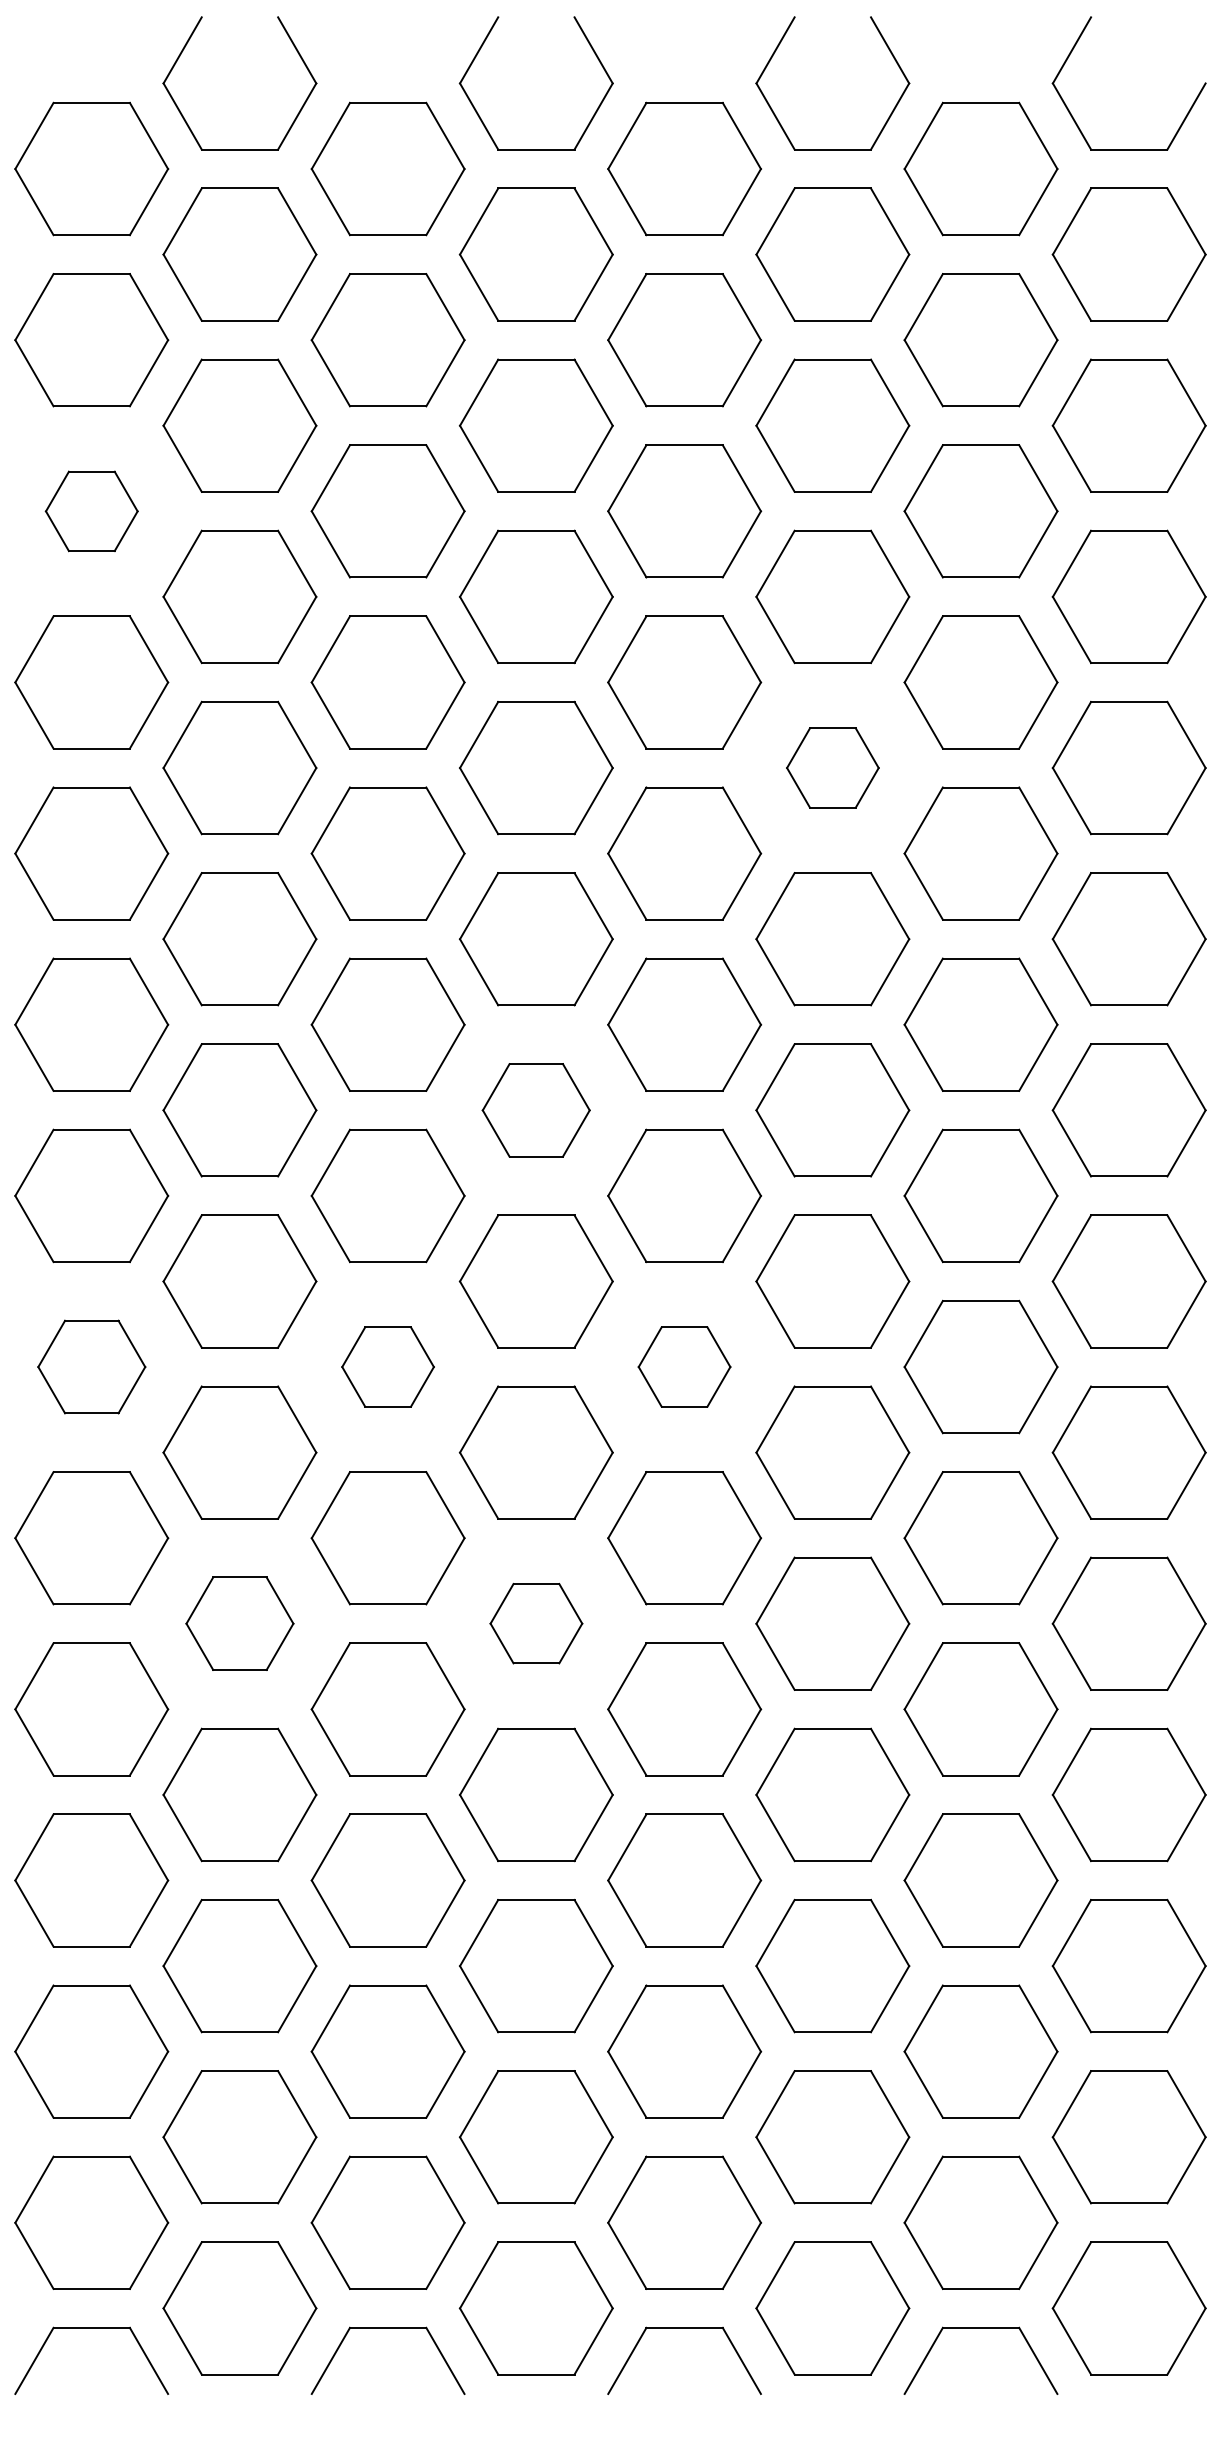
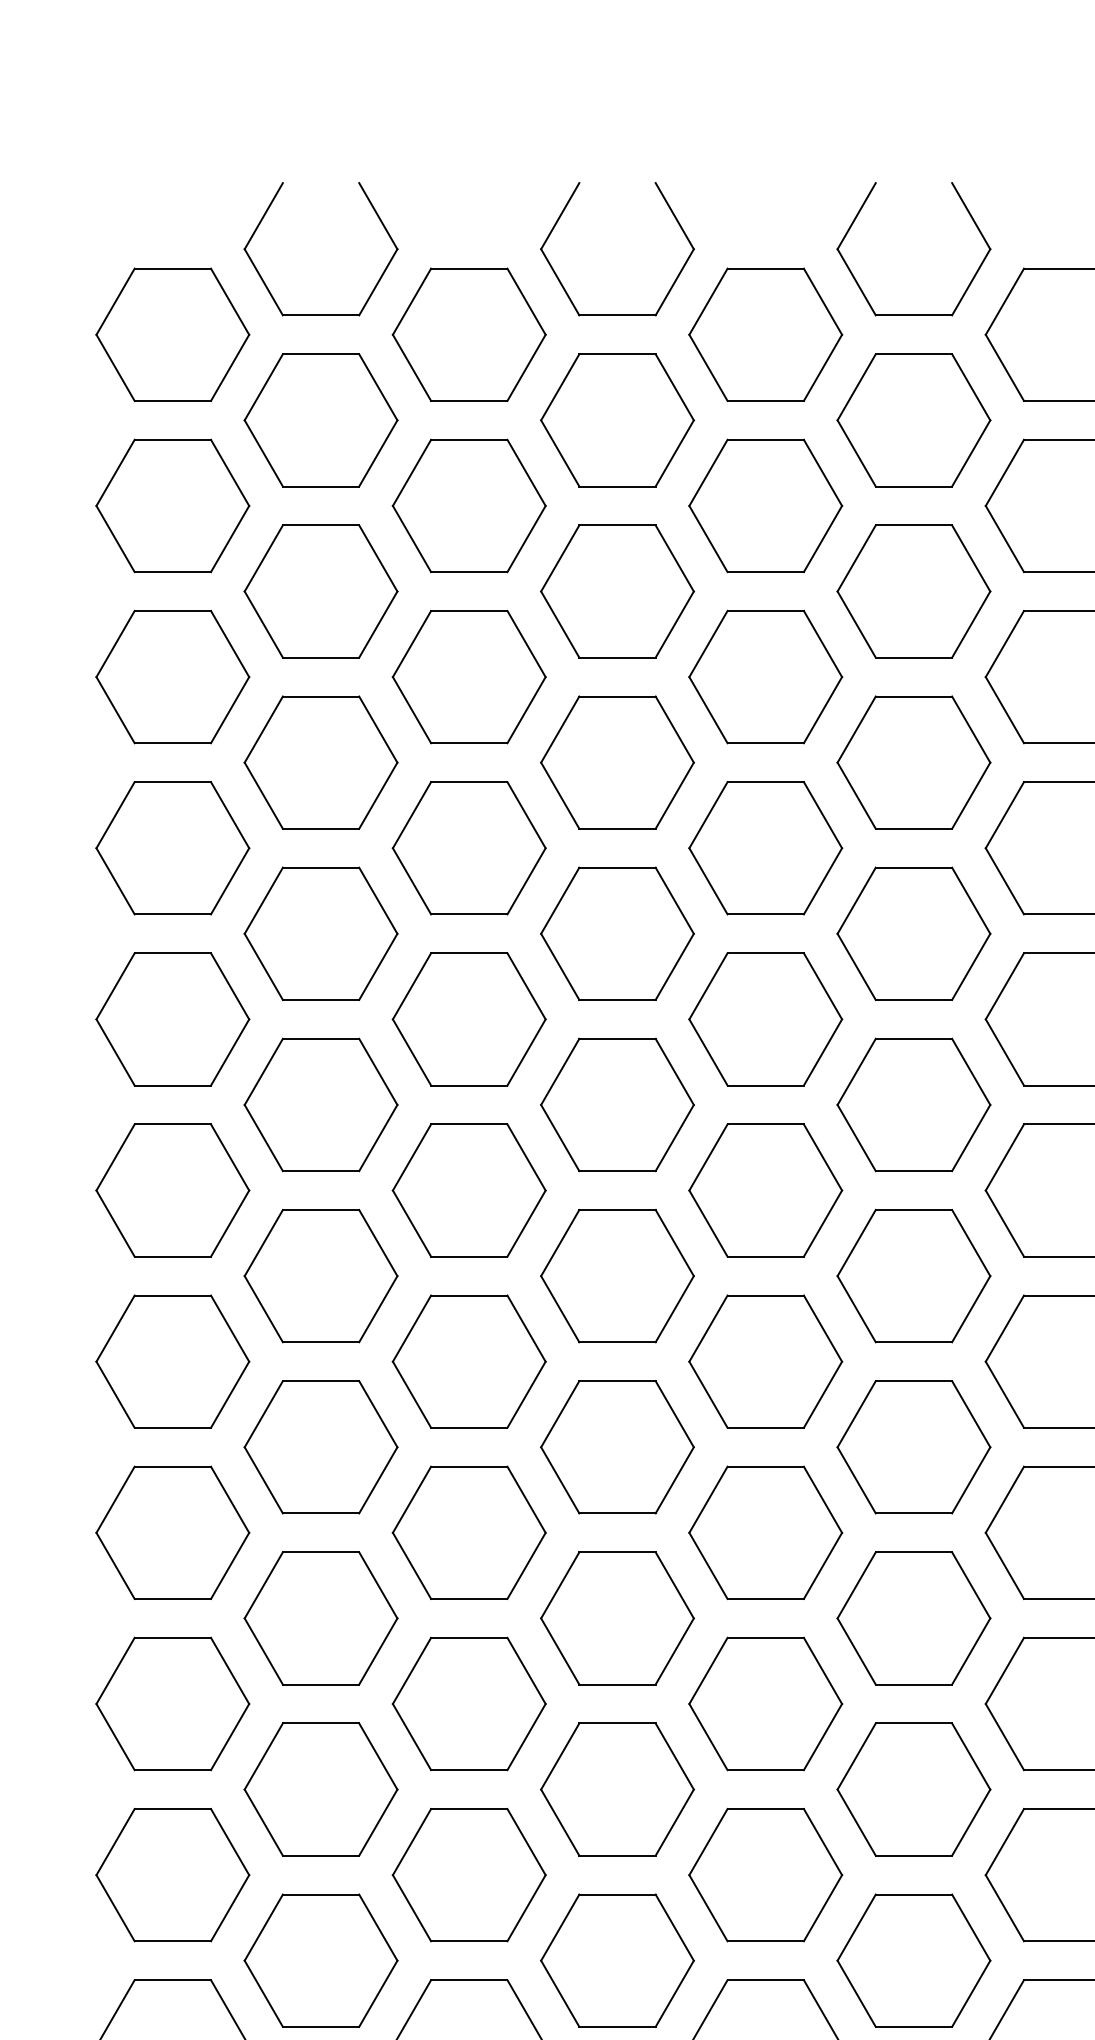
part: (91, 511) -> (172, 677), size x1.67
part: (832, 767) -> (913, 933), size x1.67
part: (535, 1110) -> (616, 1276), size x1.43
part: (91, 1366) -> (172, 1532), size x1.43
part: (387, 1366) -> (468, 1532), size x1.67
part: (684, 1366) -> (765, 1532), size x1.67
part: (239, 1623) -> (320, 1789), size x1.43
part: (536, 1623) -> (617, 1789), size x1.67

